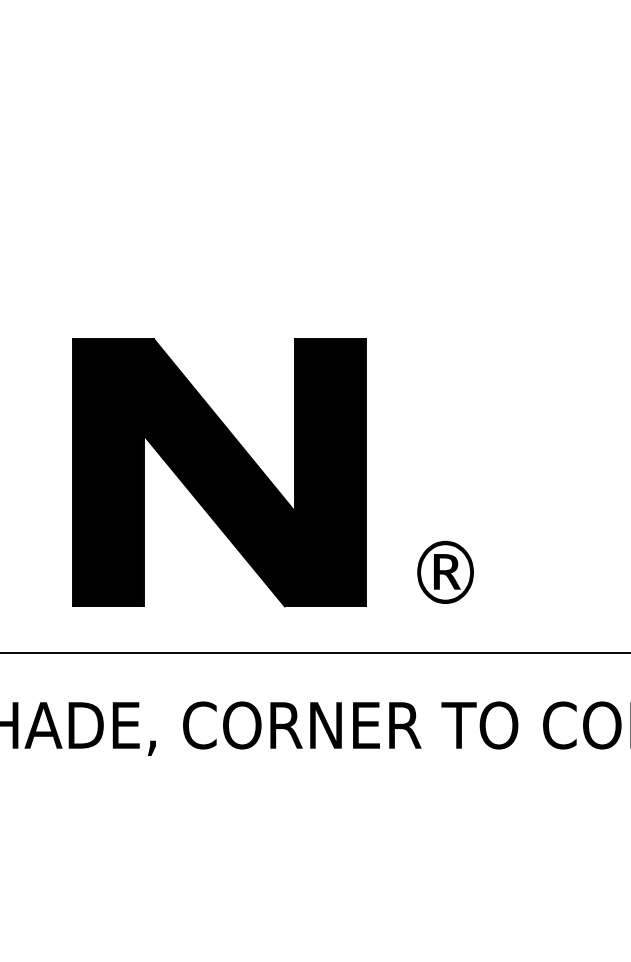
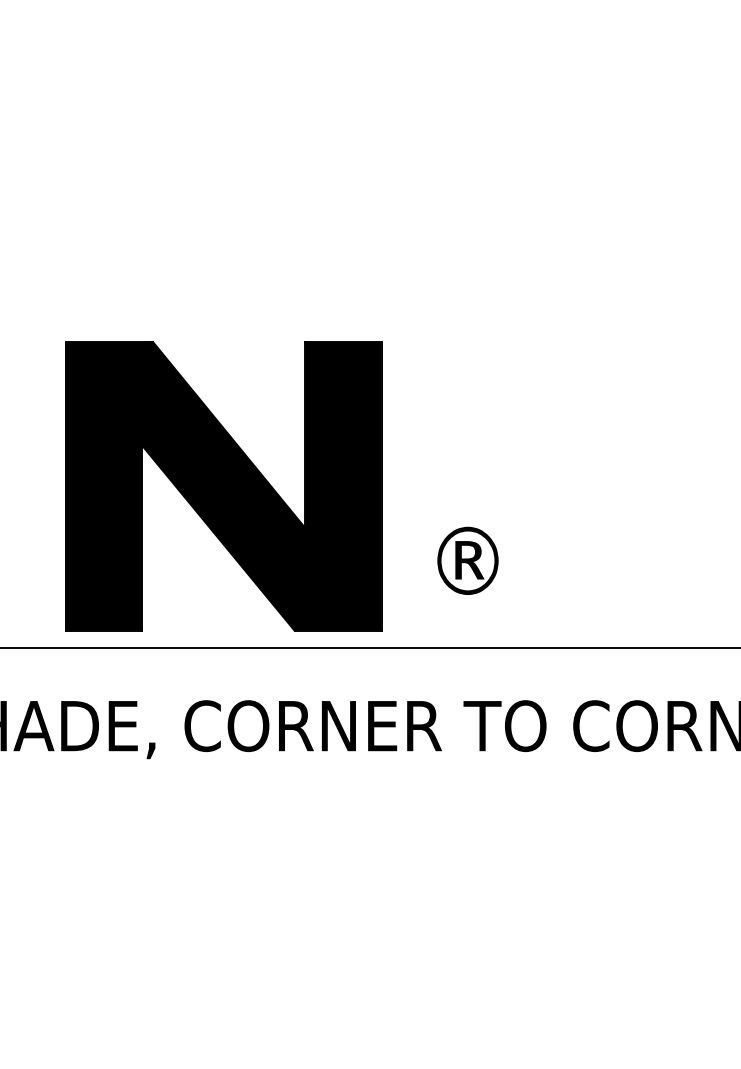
part: (219, 472) -> (223, 486), moved

